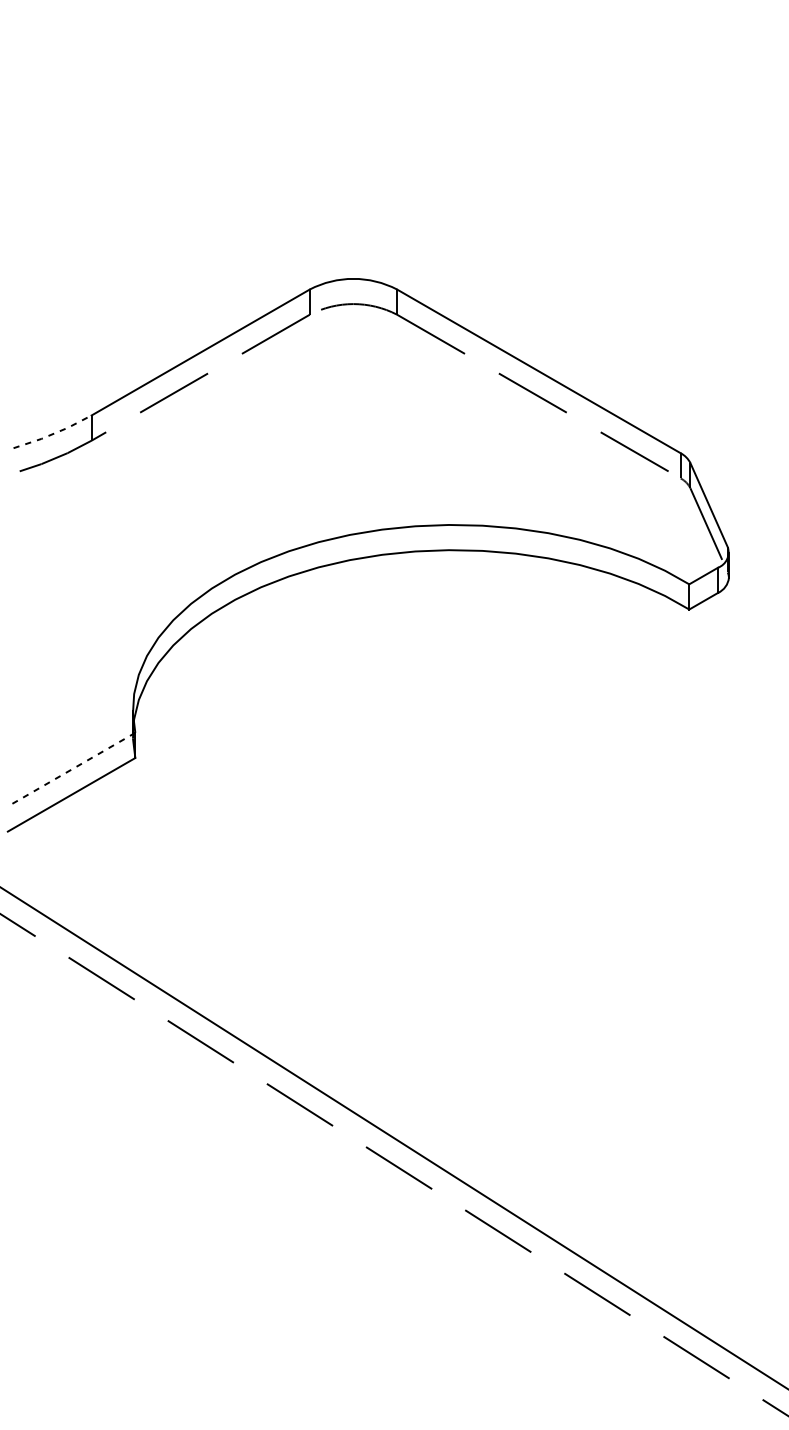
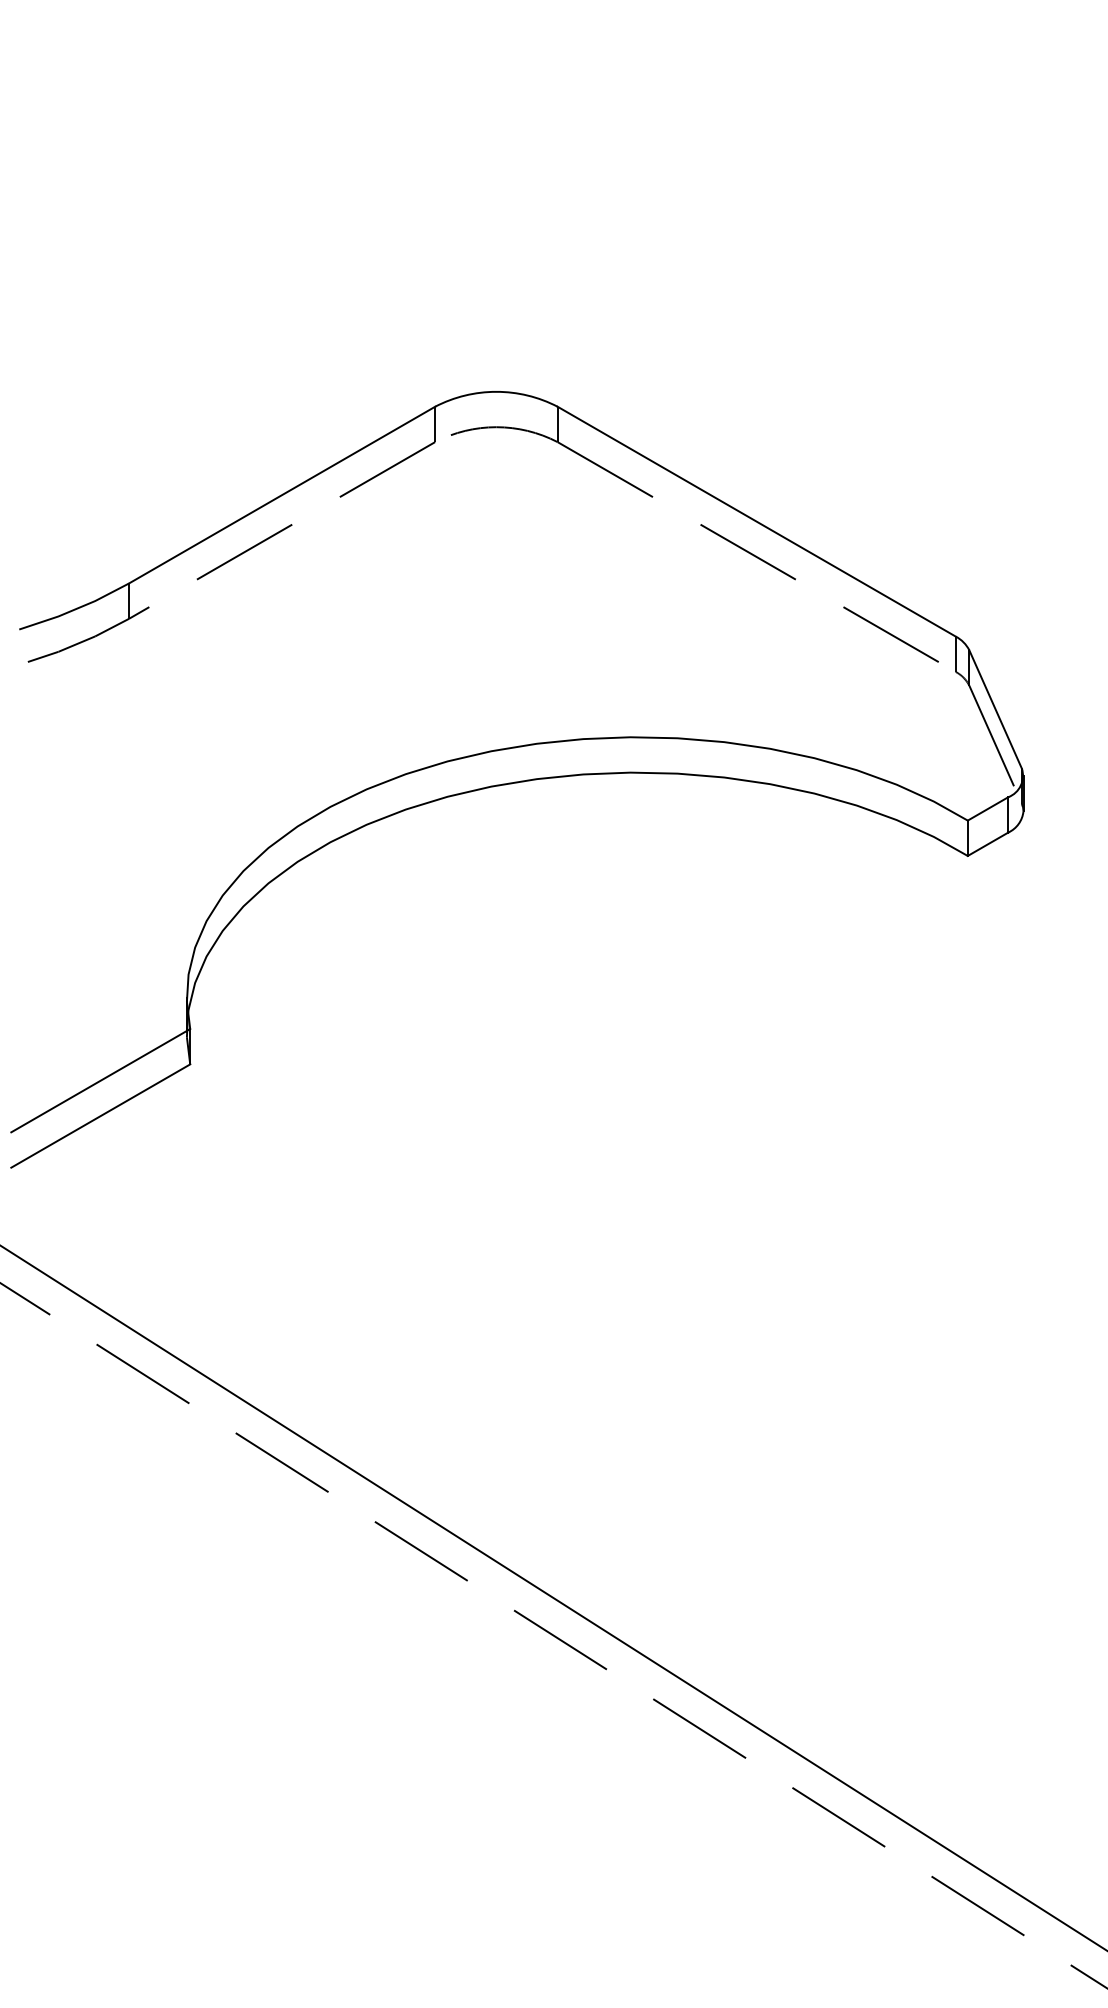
line: (53, 433) -> (75, 609), dashed -> solid
line: (71, 769) -> (100, 1080), dashed -> solid

